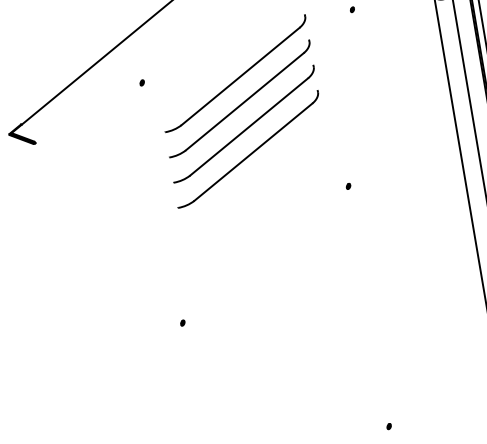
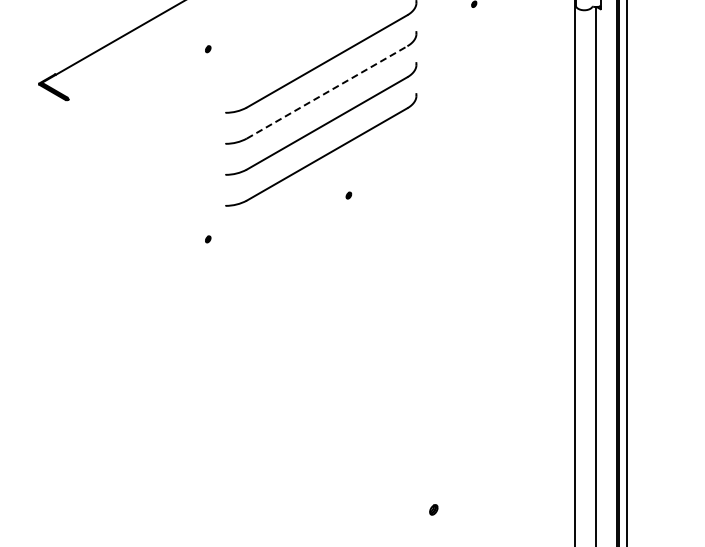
line: (245, 101) -> (327, 92), solid -> dashed
part: (348, 186) -> (348, 195), moved
part: (183, 323) -> (208, 239), moved
part: (388, 426) -> (433, 509), size x1.6

